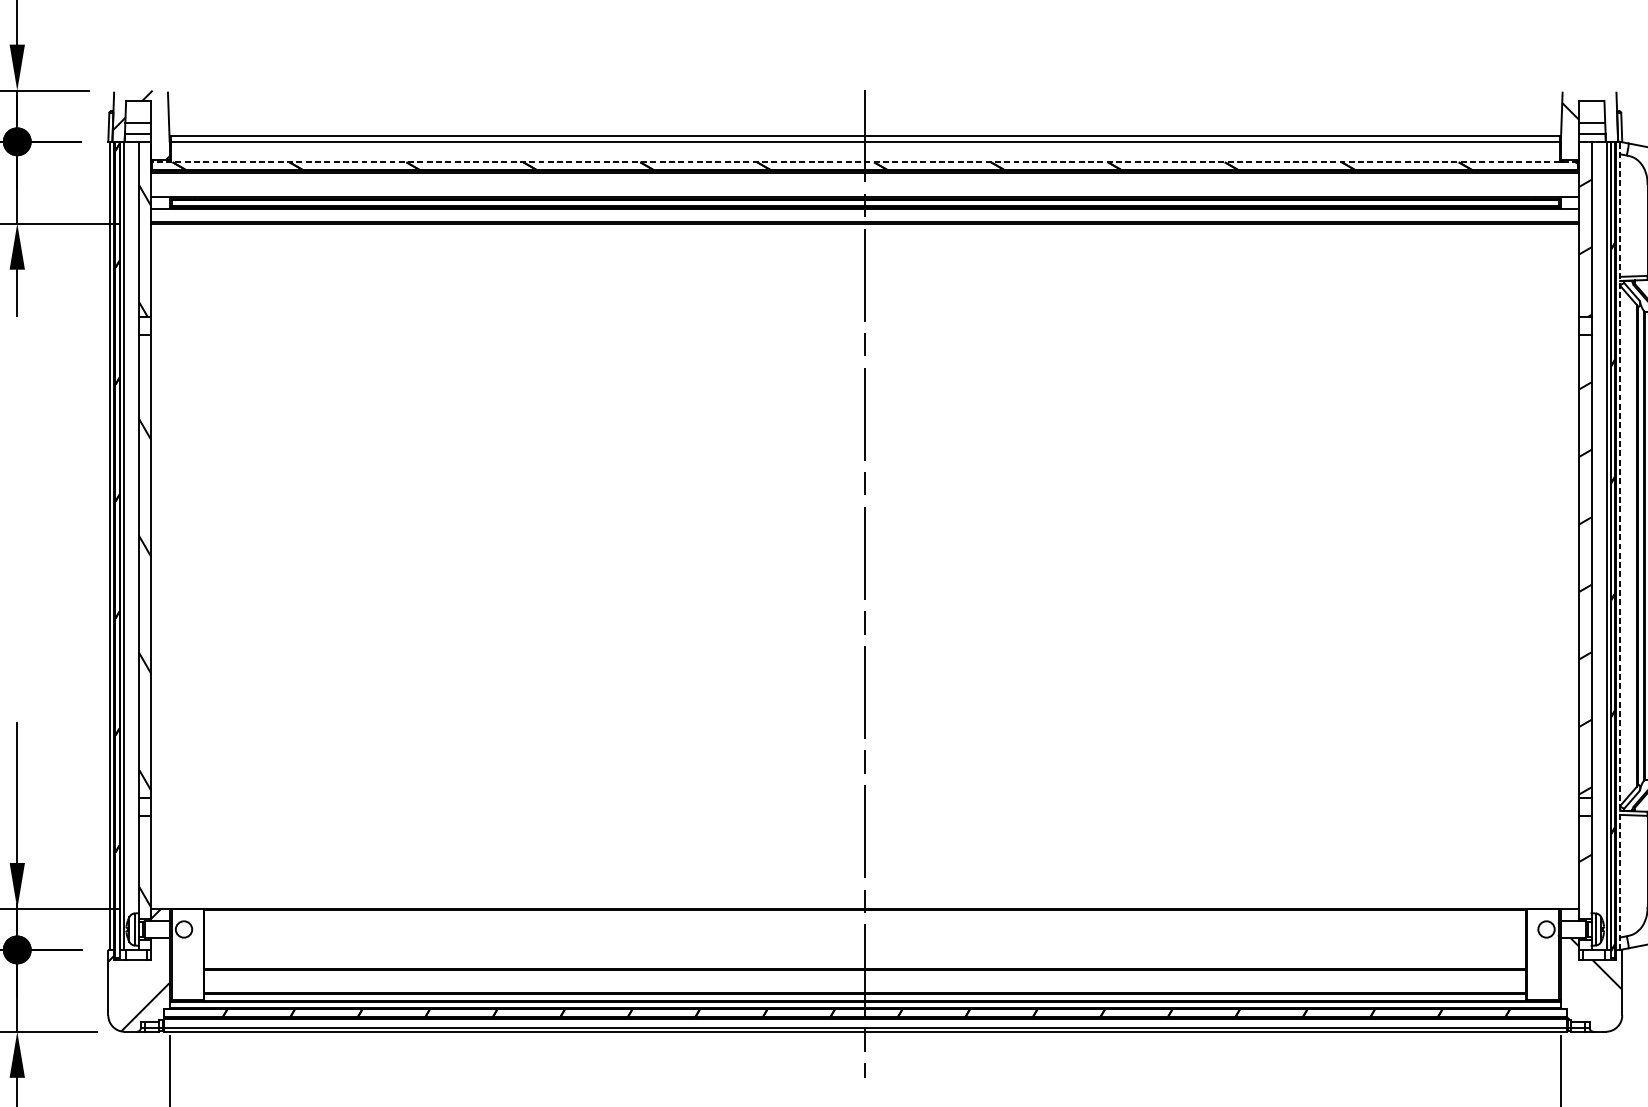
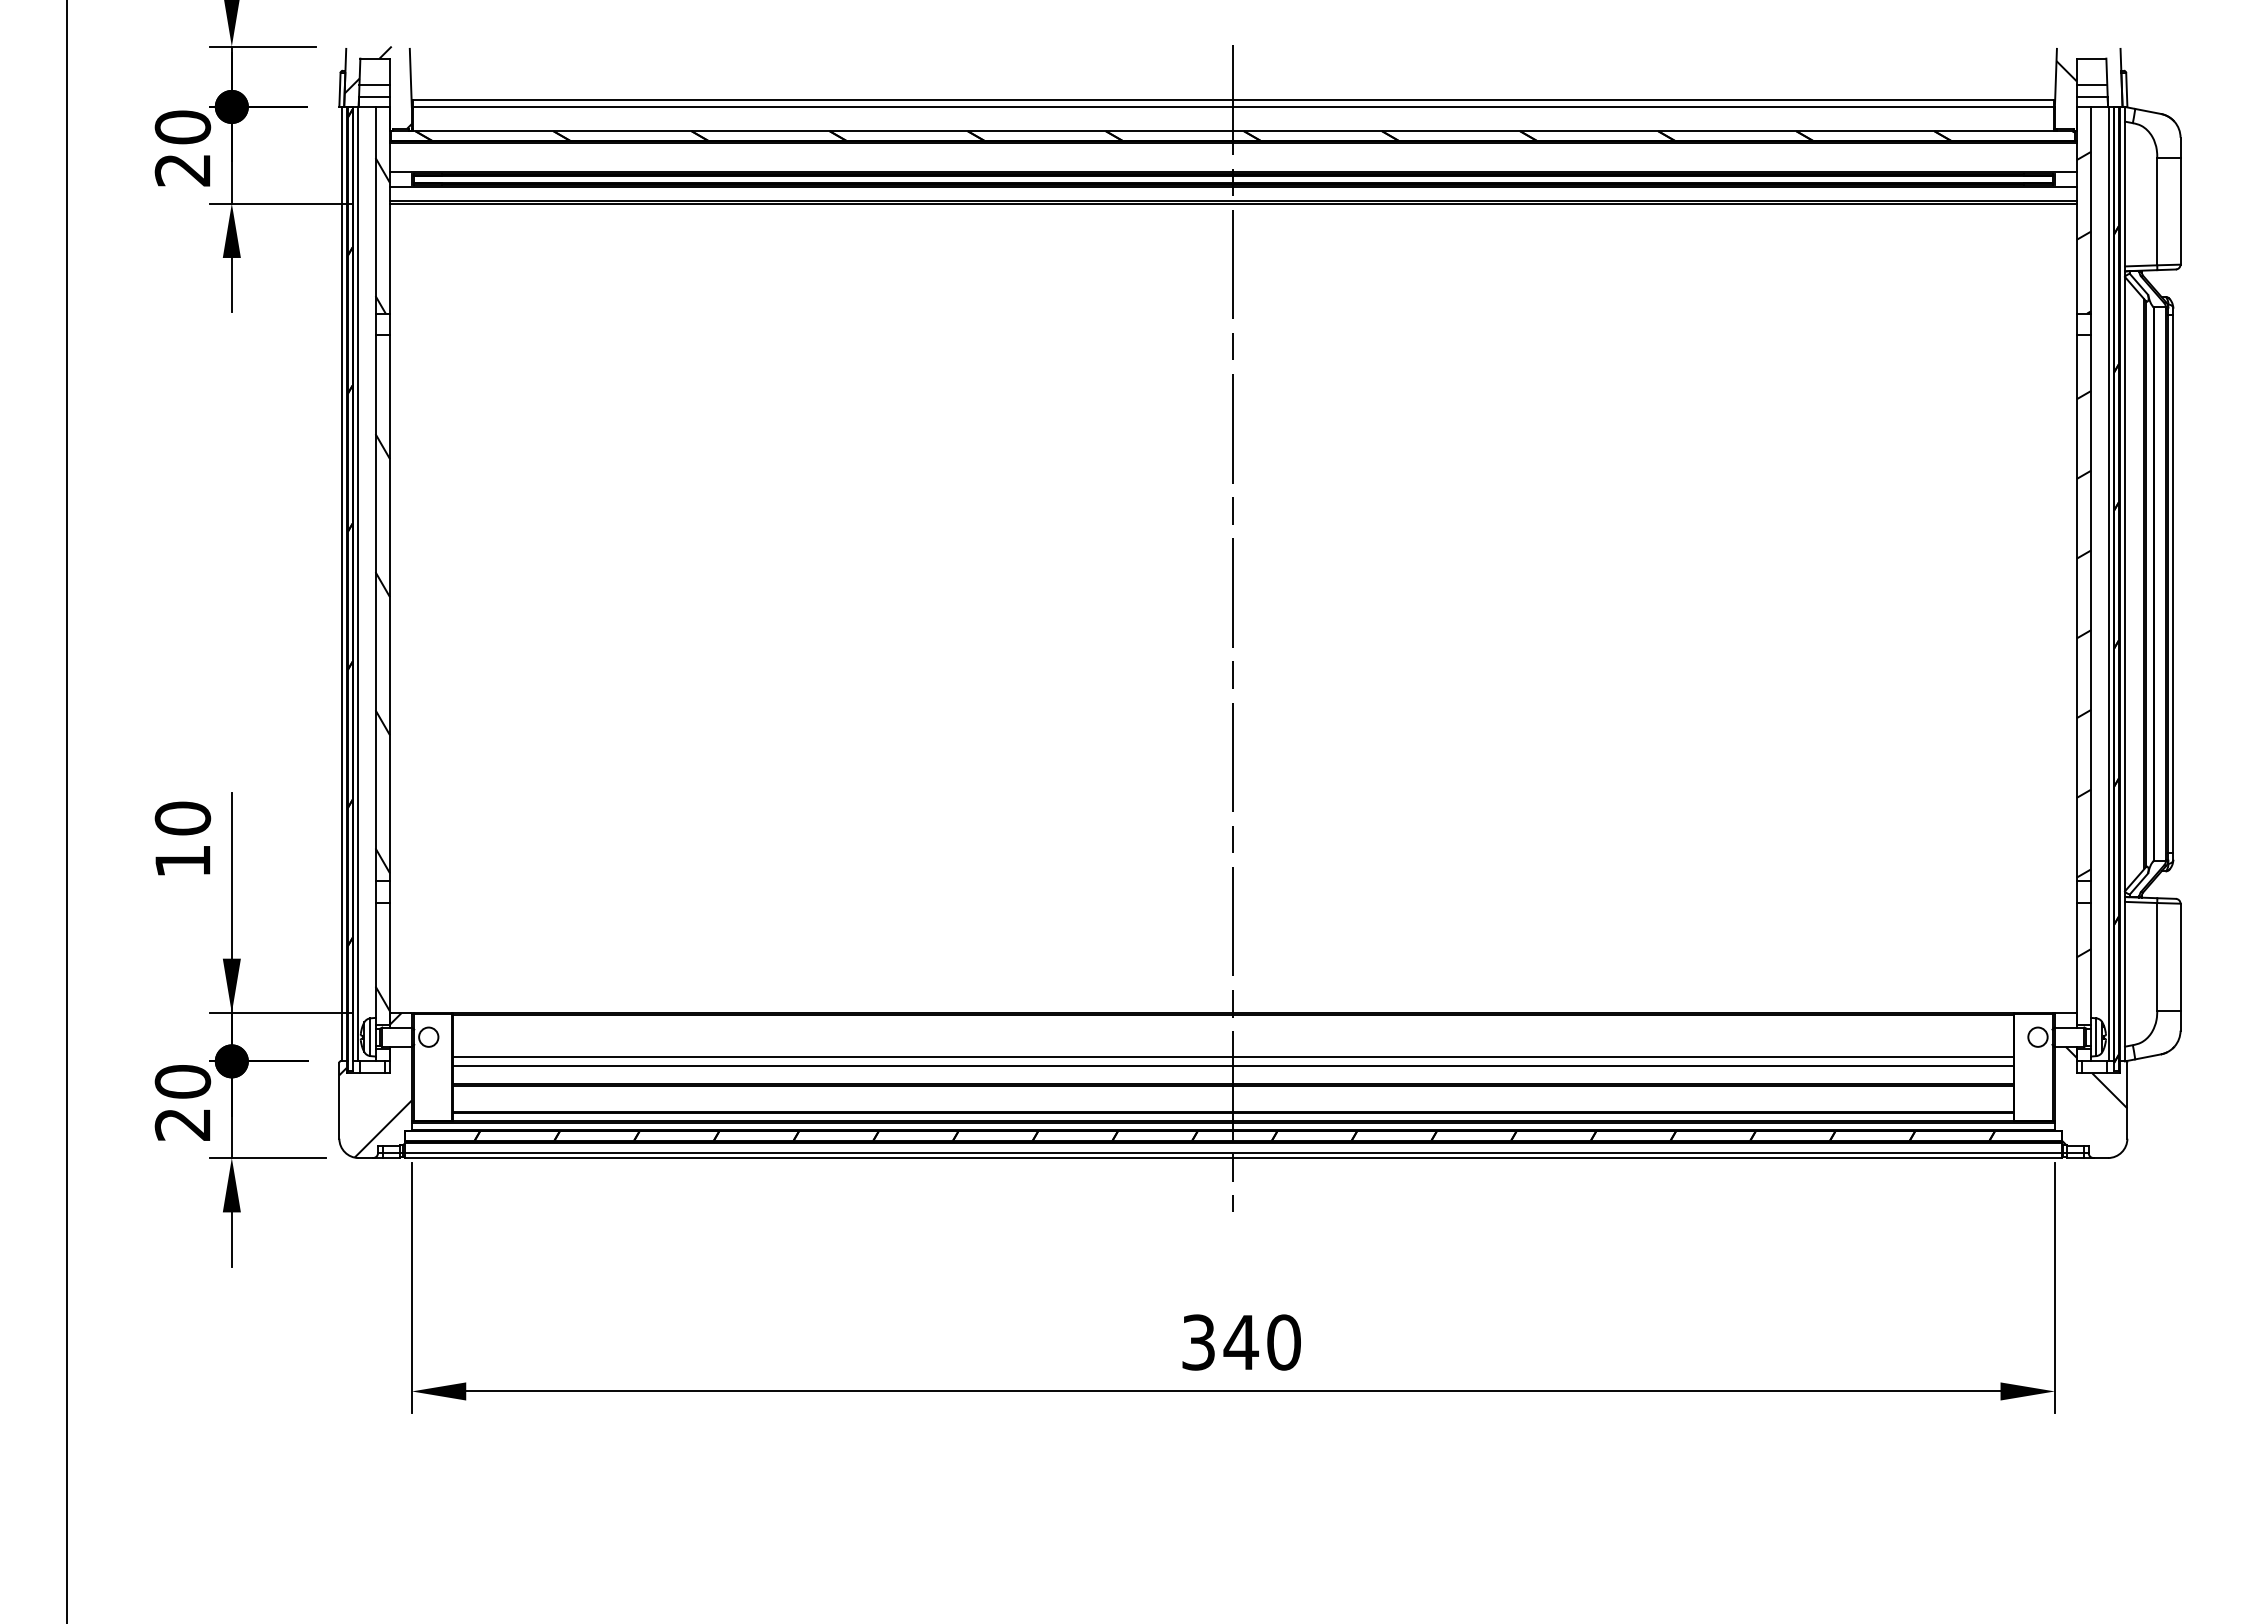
line: (864, 162) -> (1232, 131), dashed -> solid
line: (1619, 545) -> (2124, 583), dashed -> solid
line: (864, 945) -> (1232, 1056), added
line: (864, 954) -> (1232, 1066), added

